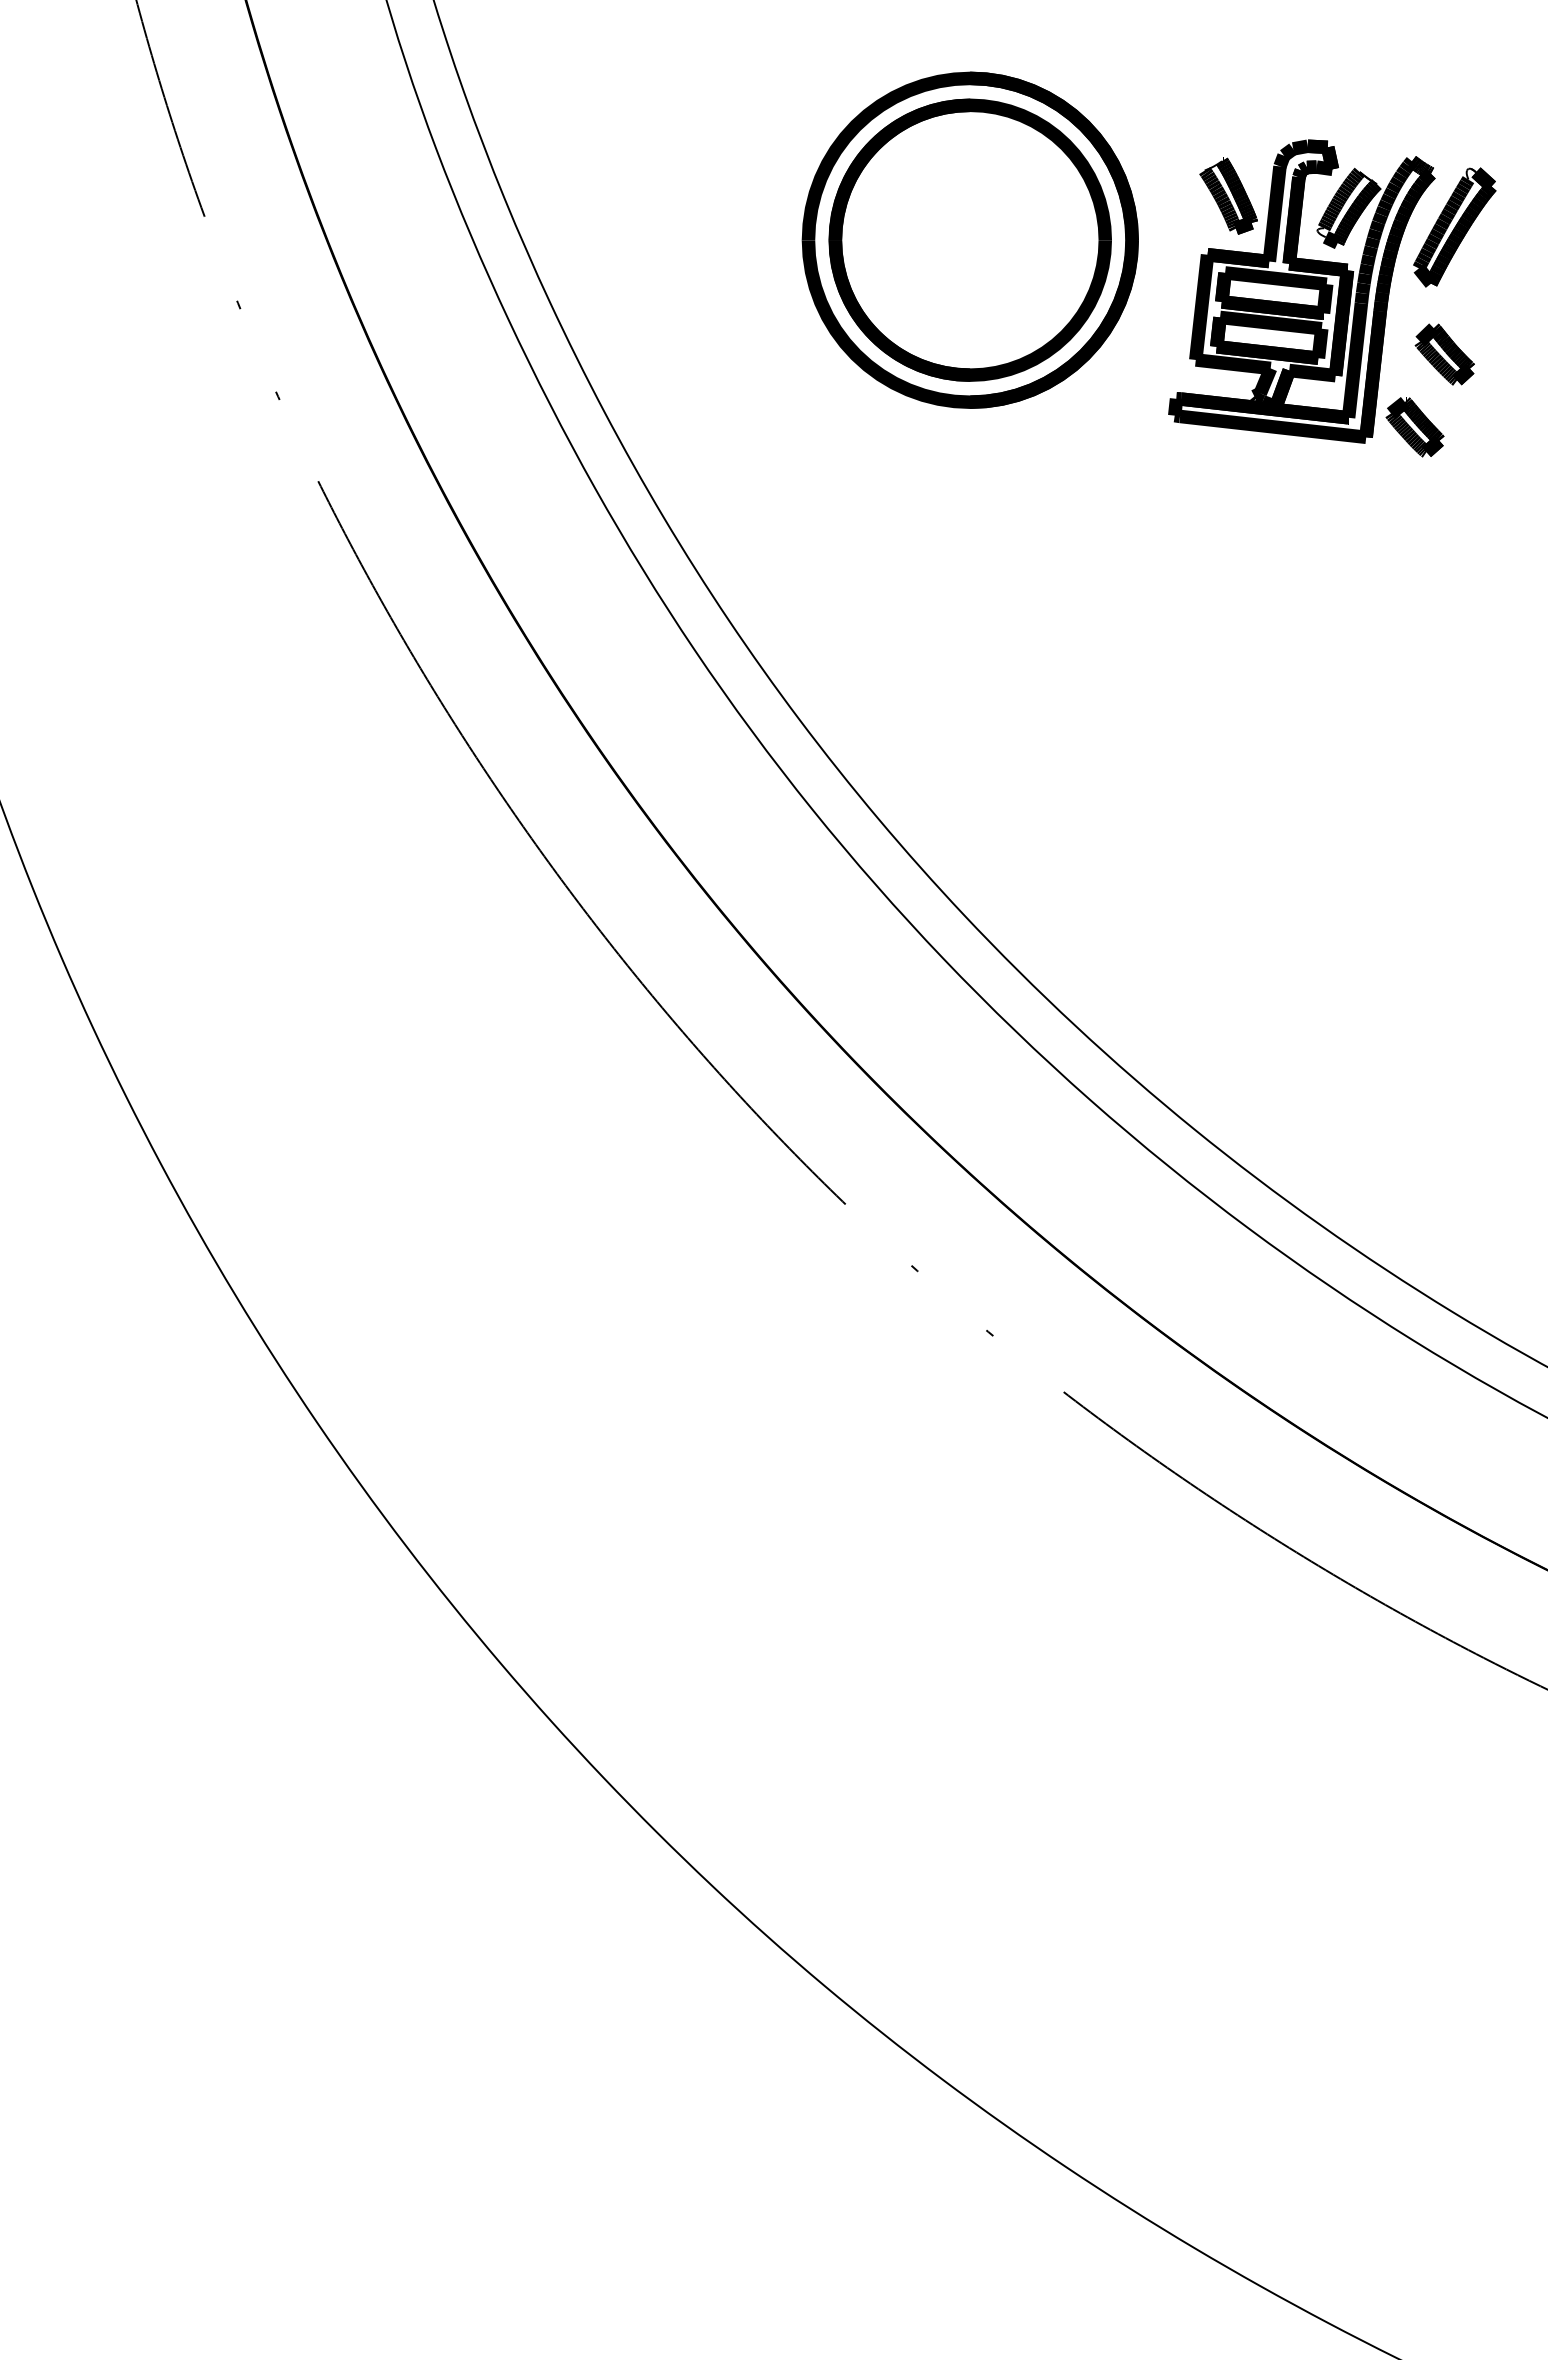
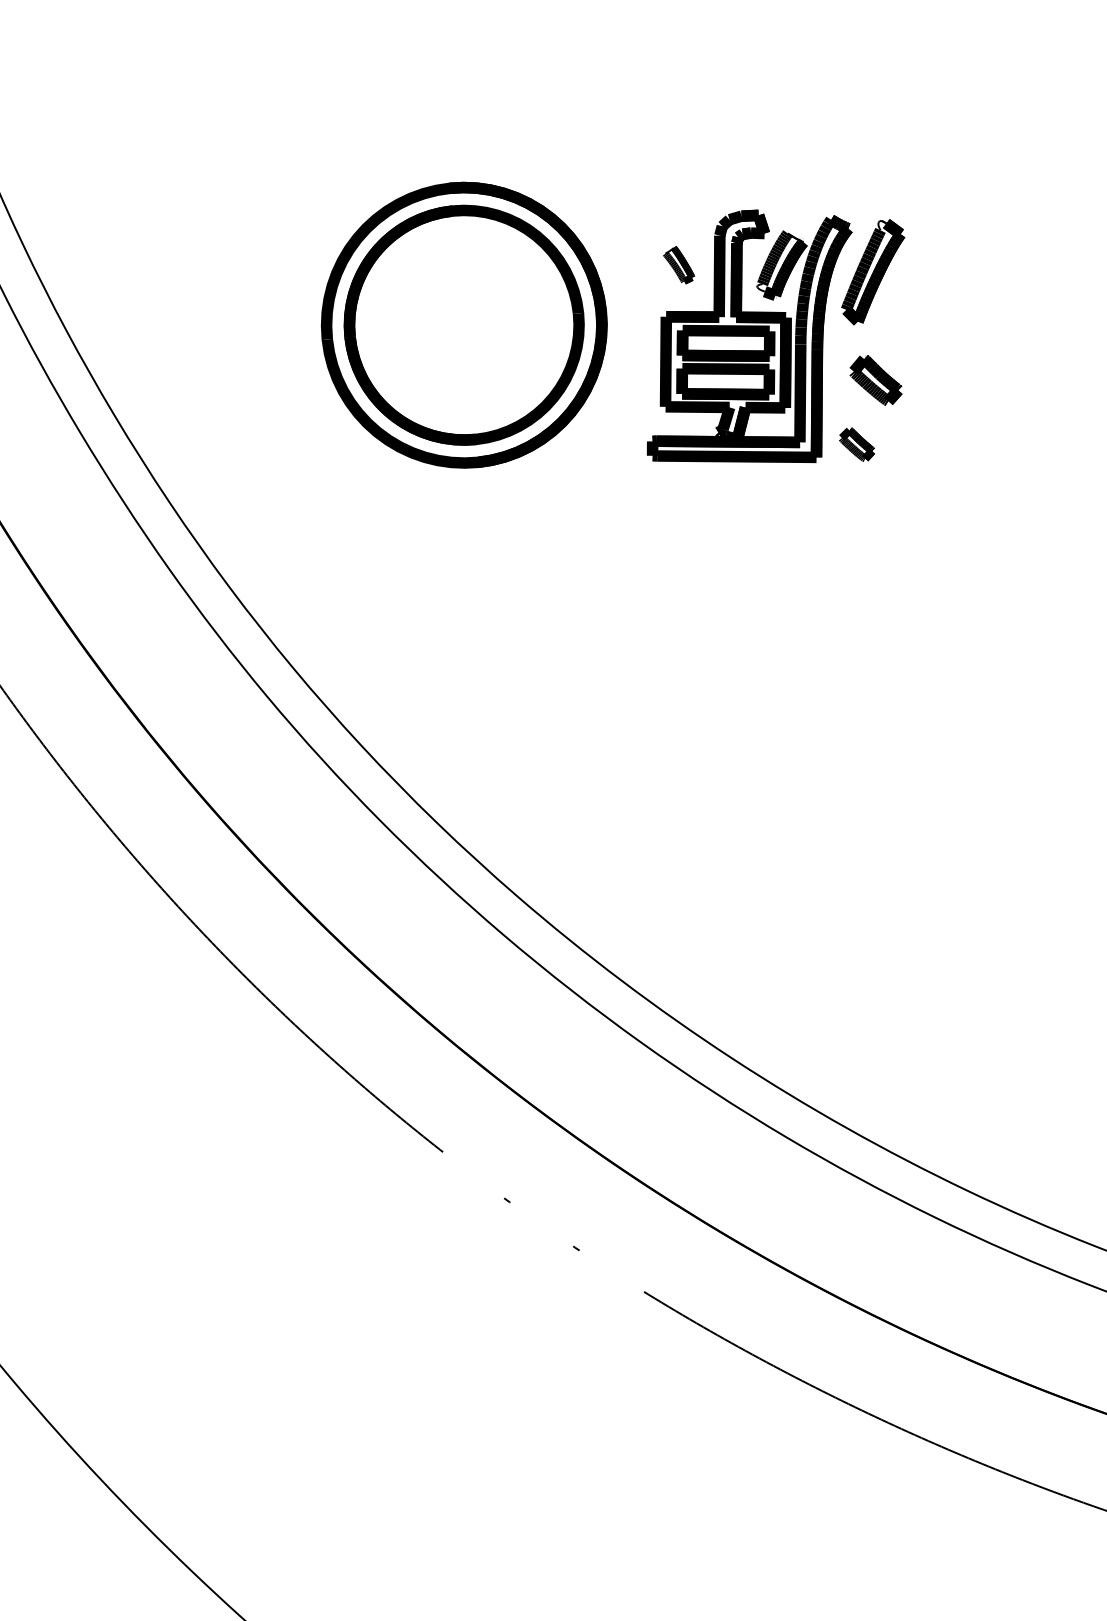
part: (1228, 195) -> (678, 264), size x0.6
part: (1414, 427) -> (856, 444), size x0.7

